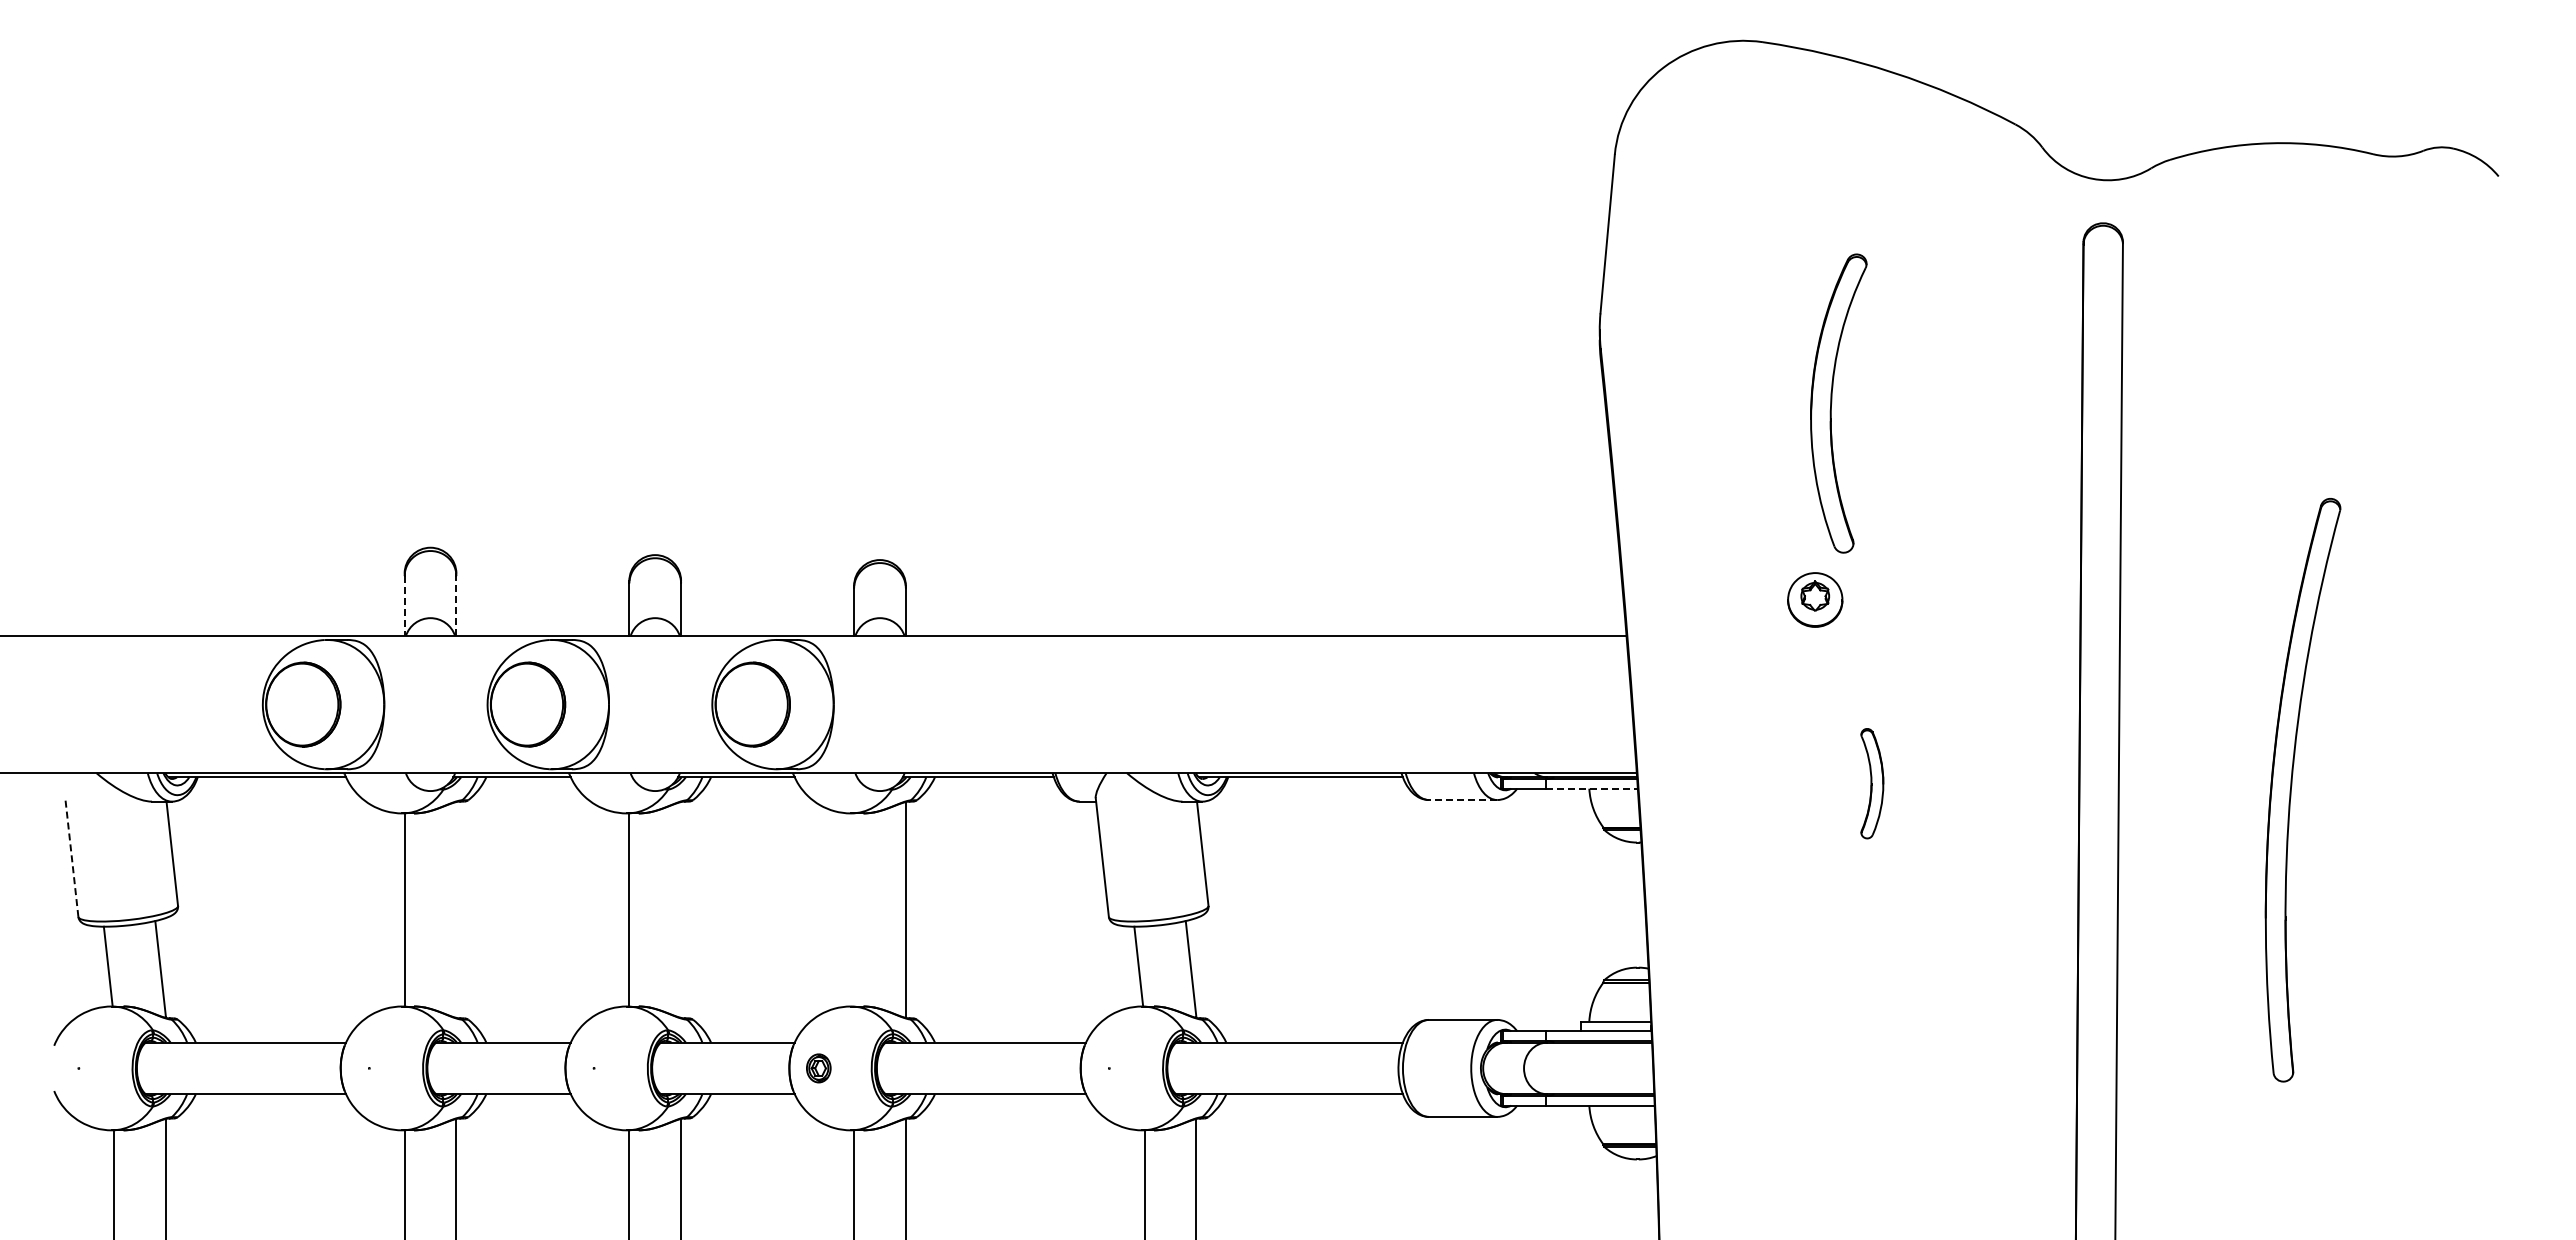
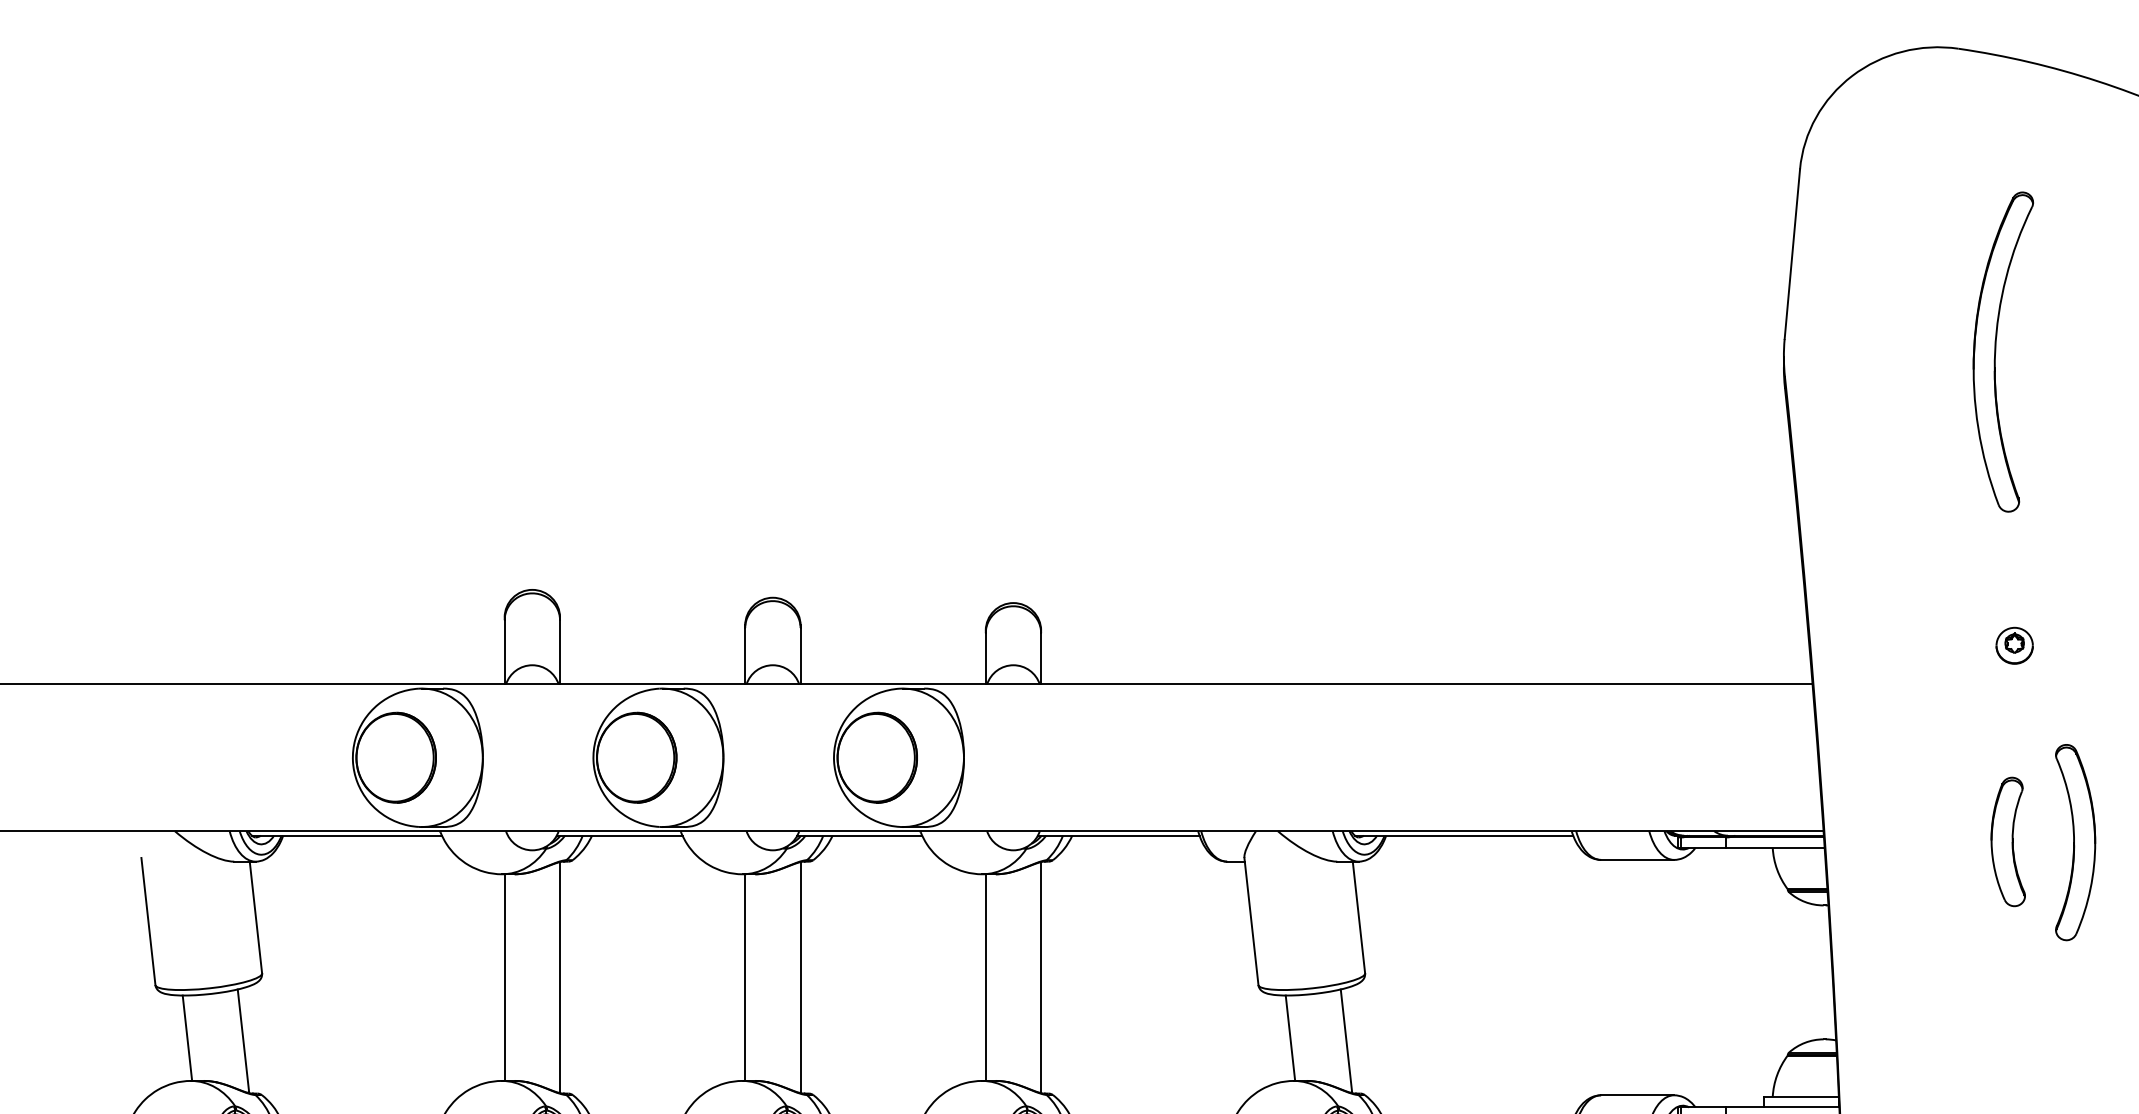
part: (1832, 402) -> (1996, 350), moved
part: (1815, 599) -> (2014, 645), size x0.62
line: (404, 606) -> (504, 652), dashed -> solid
line: (456, 606) -> (560, 652), dashed -> solid
part: (1808, 783) -> (2007, 842), added
part: (1872, 783) -> (2075, 842), size x1.67
line: (1591, 788) -> (1775, 847), dashed -> solid
line: (1462, 800) -> (1636, 860), dashed -> solid
line: (71, 857) -> (148, 921), dashed -> solid
line: (456, 909) -> (560, 977), added
line: (681, 909) -> (801, 977), added
line: (854, 909) -> (986, 977), added

